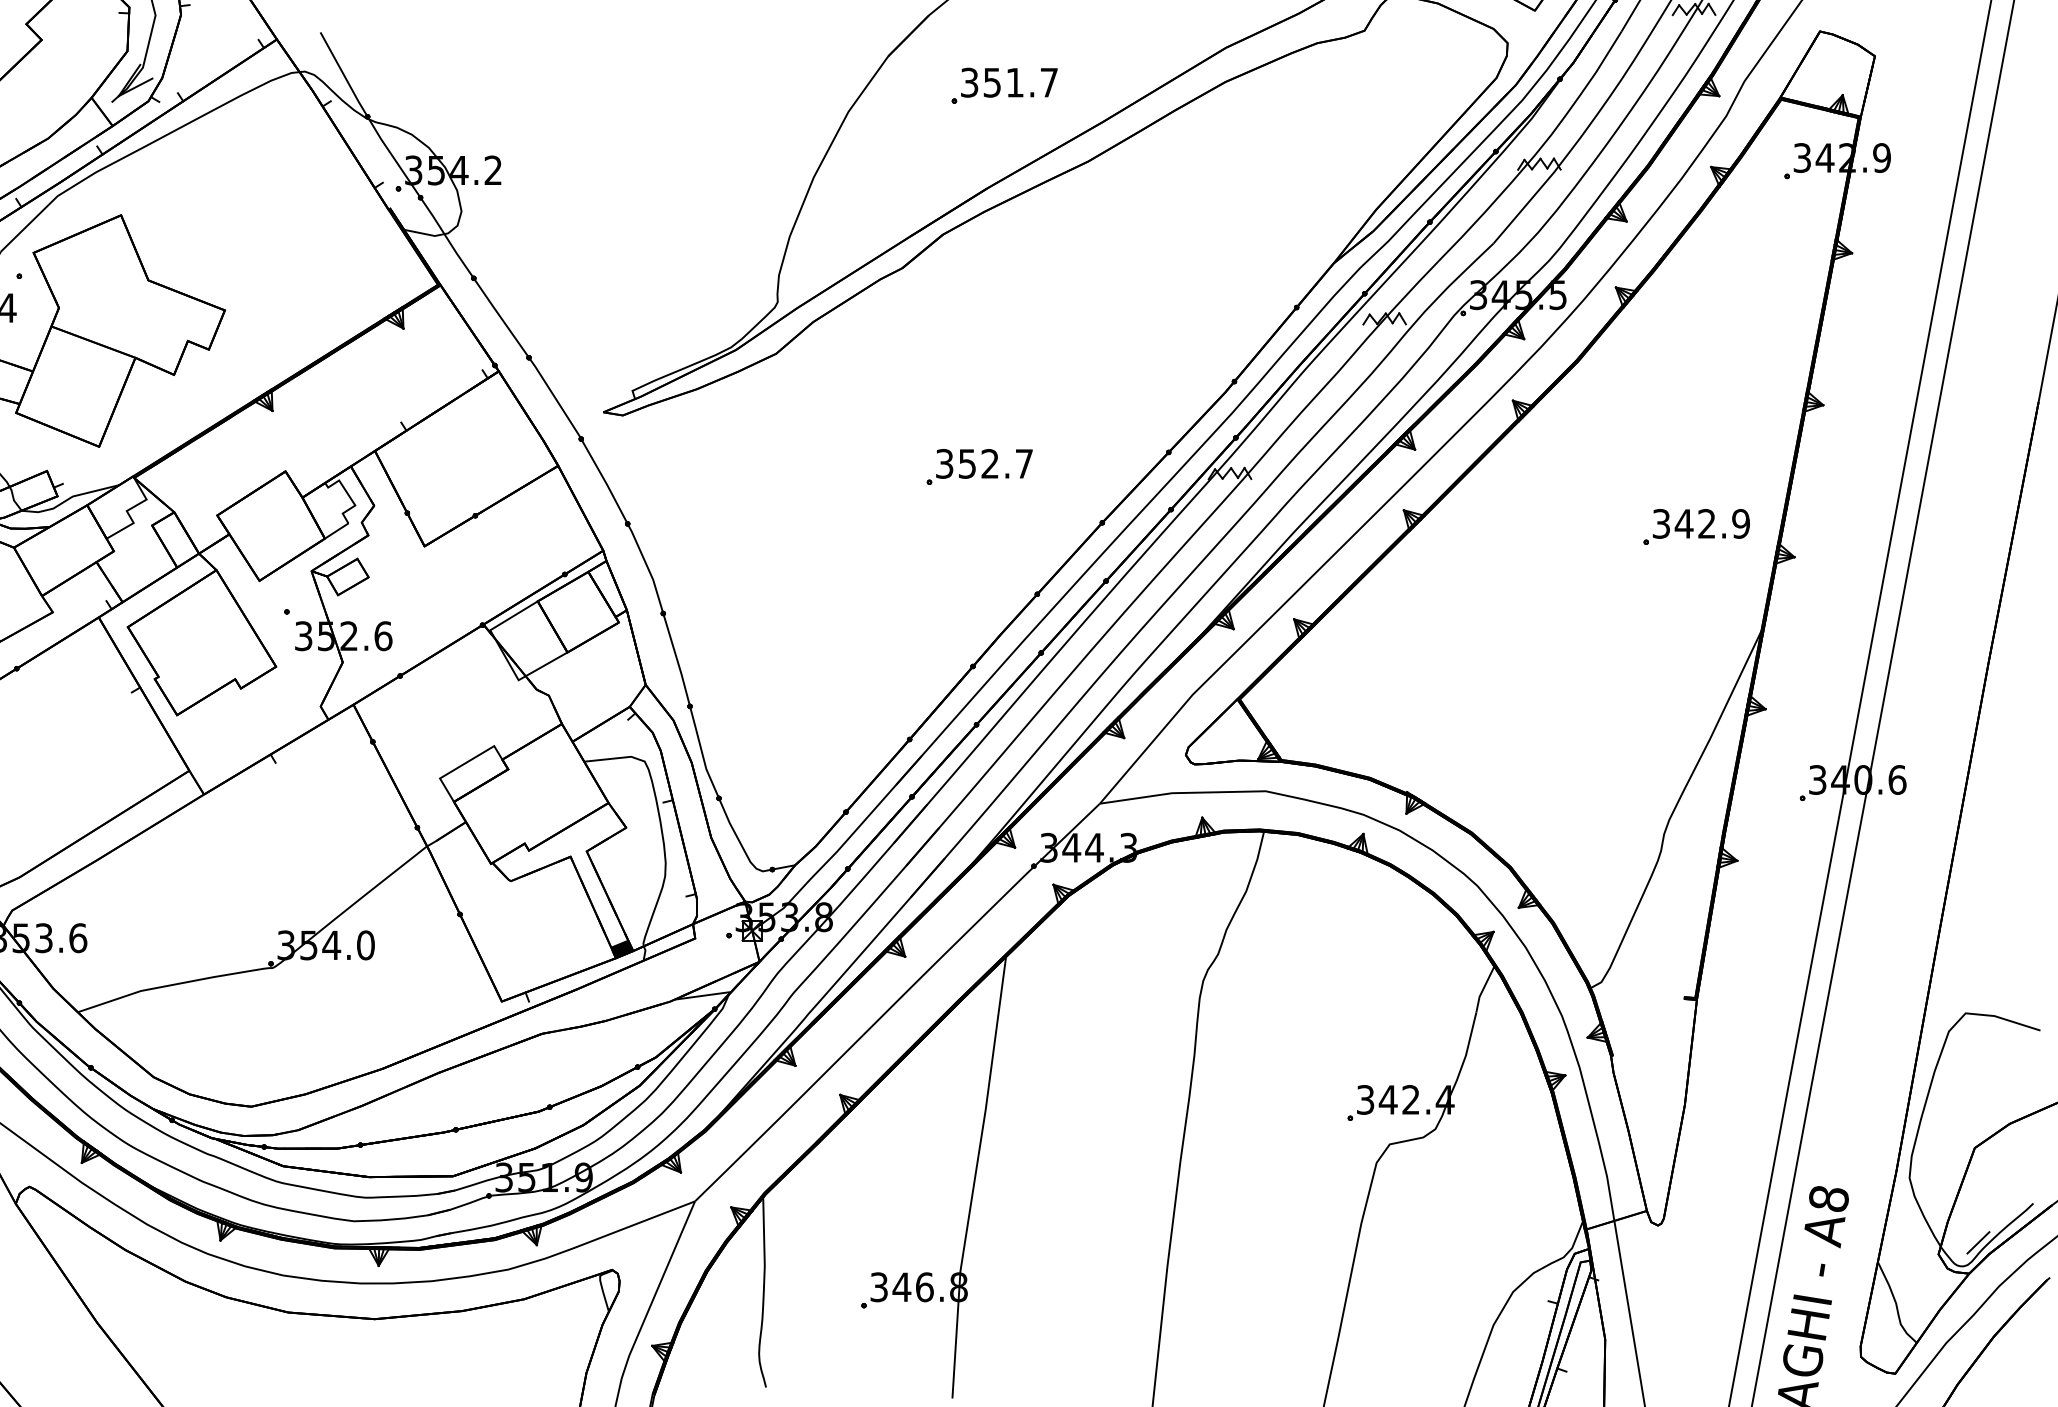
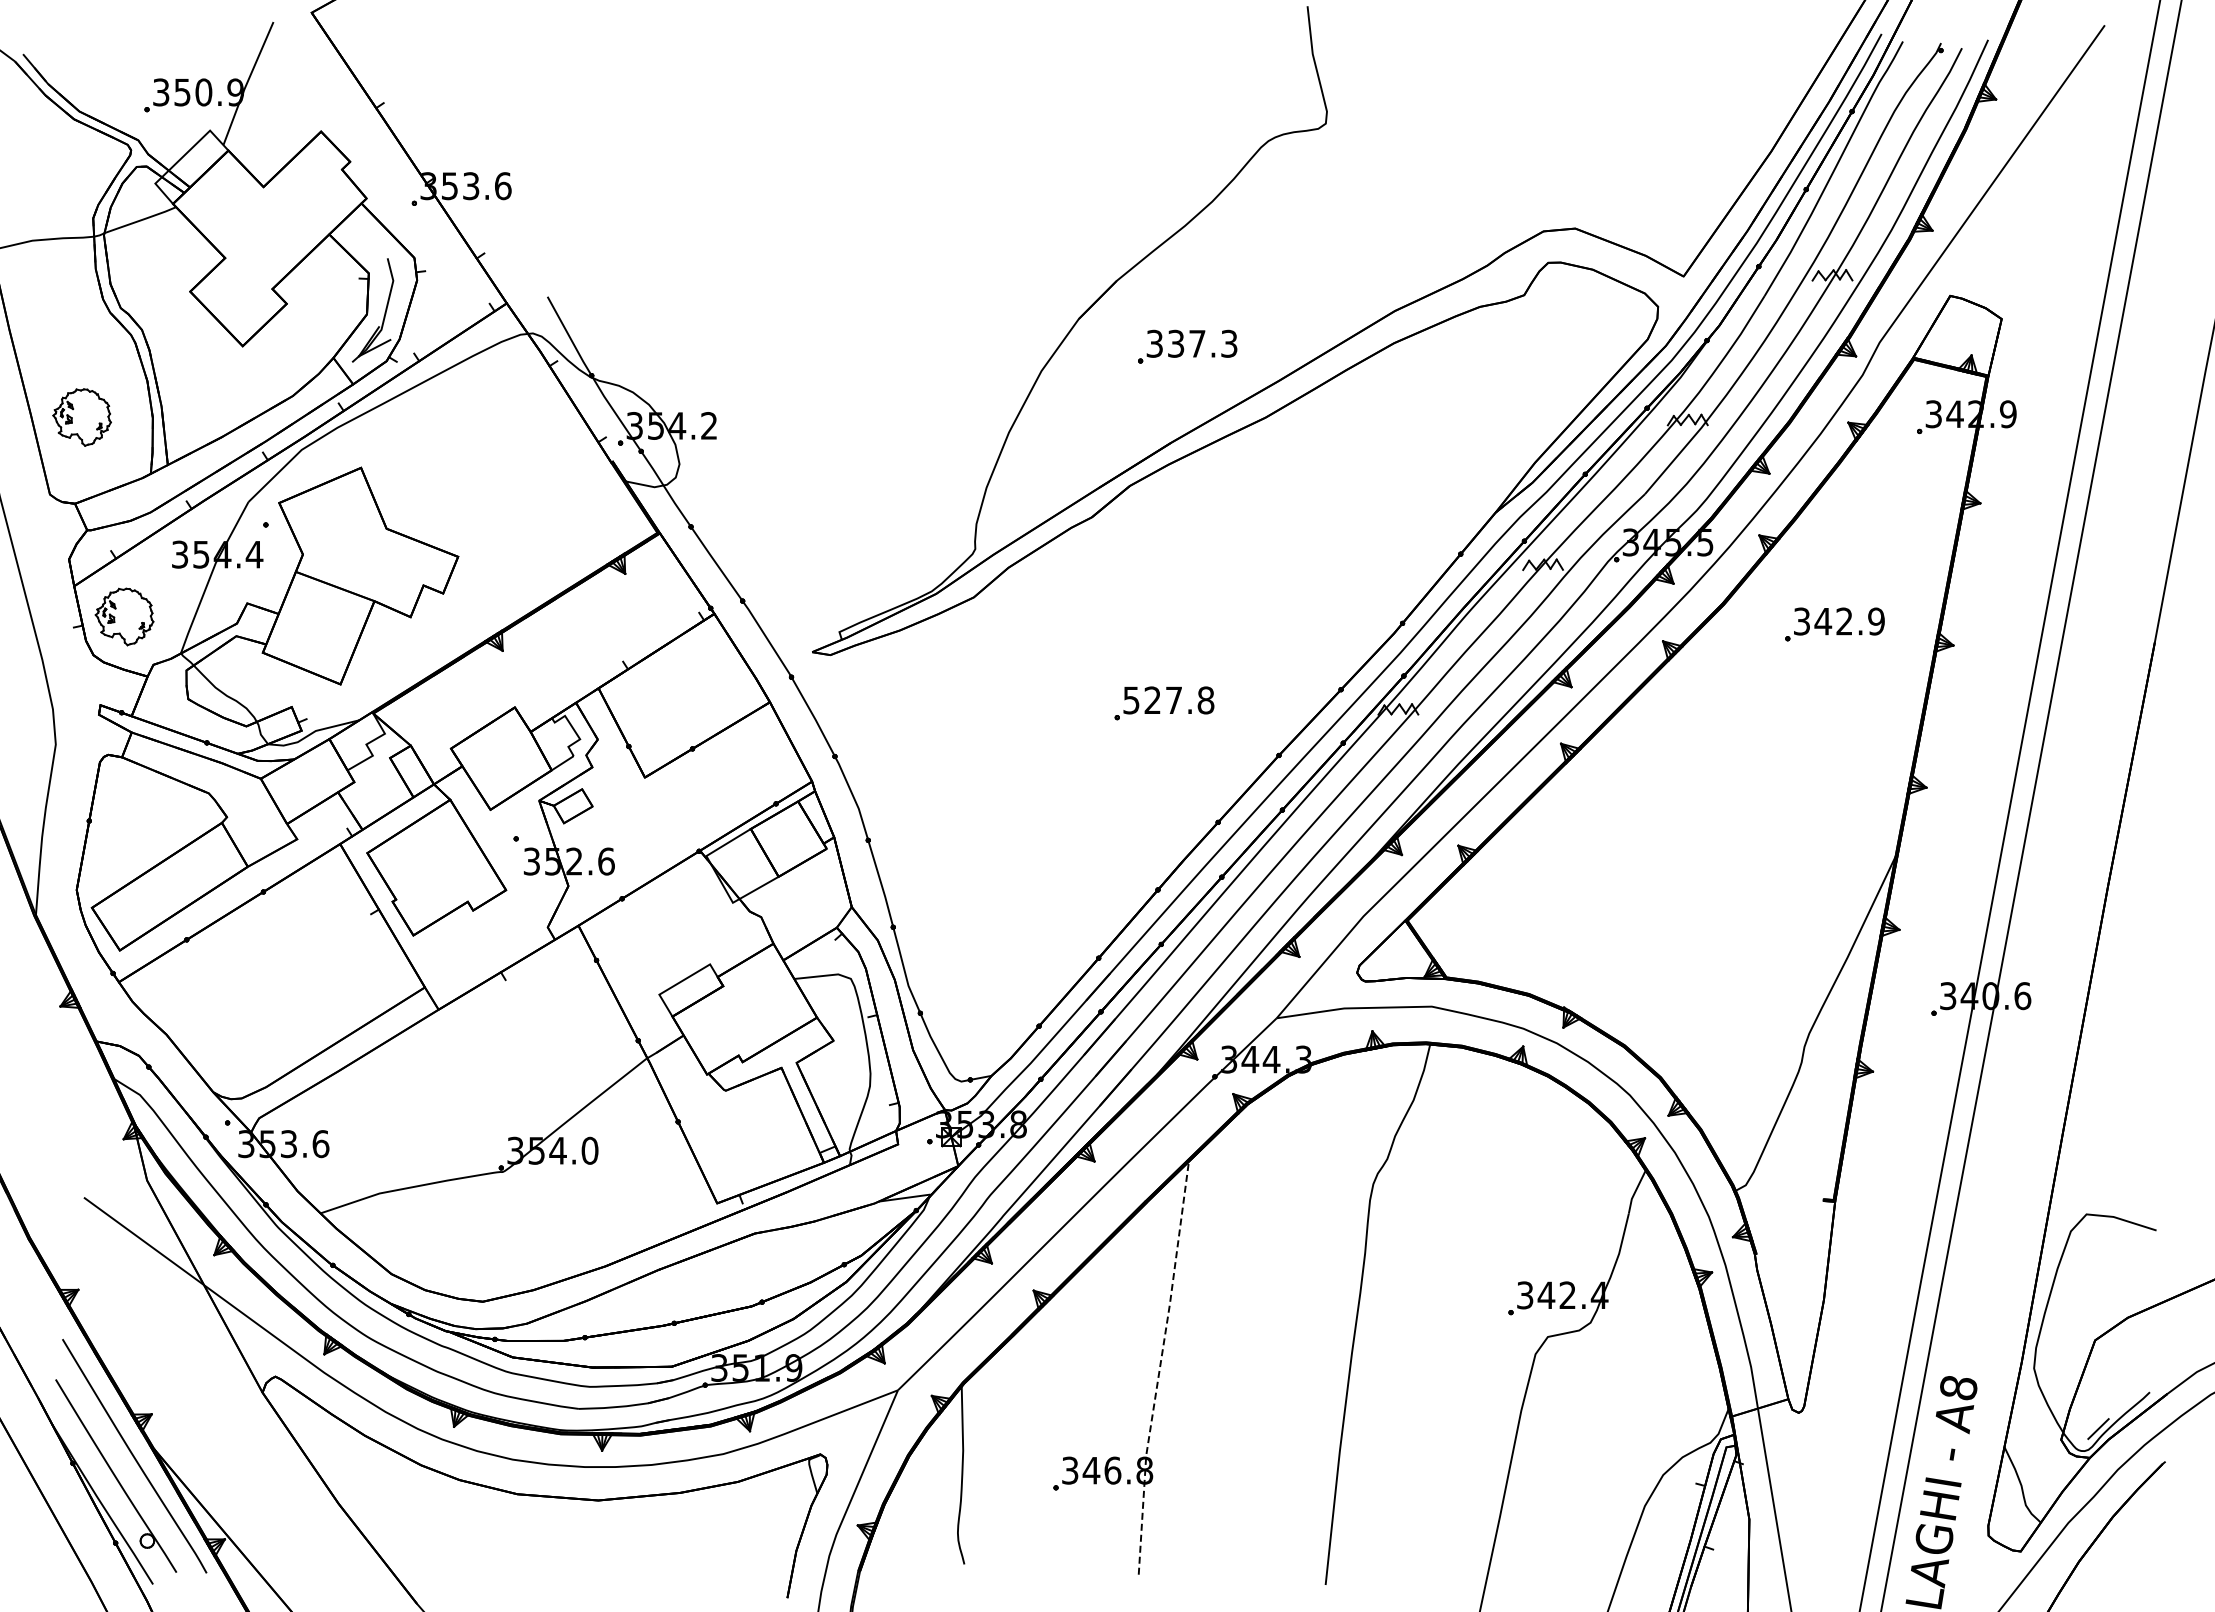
text: (1020, 82) -> (1202, 343), 351.7 -> 337.3
text: (985, 463) -> (1169, 700), 352.7 -> 527.8
part: (1696, 527) -> (1834, 624), moved
fill: (621, 949) -> (829, 1154), removed
line: (975, 1177) -> (1160, 1367), solid -> dashed

